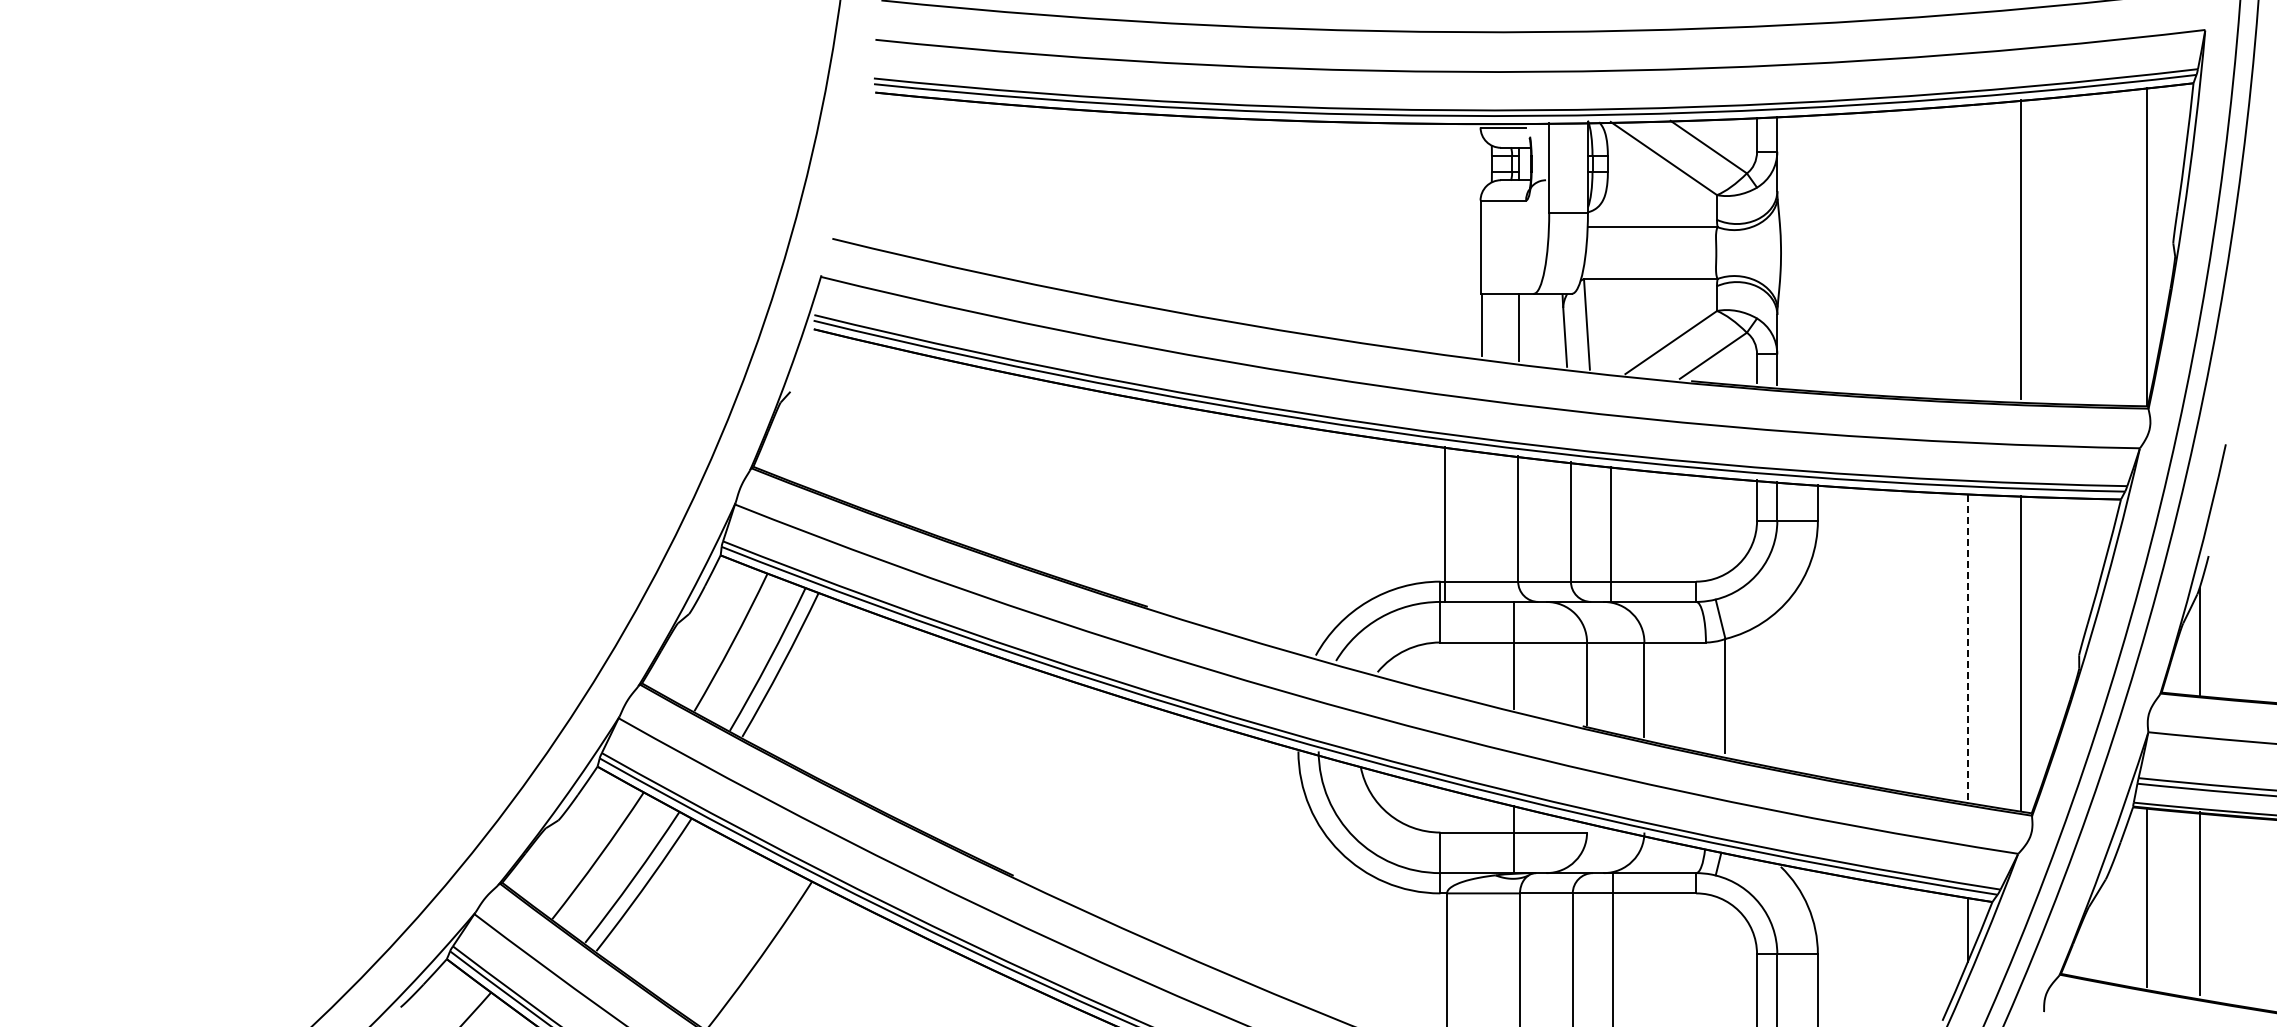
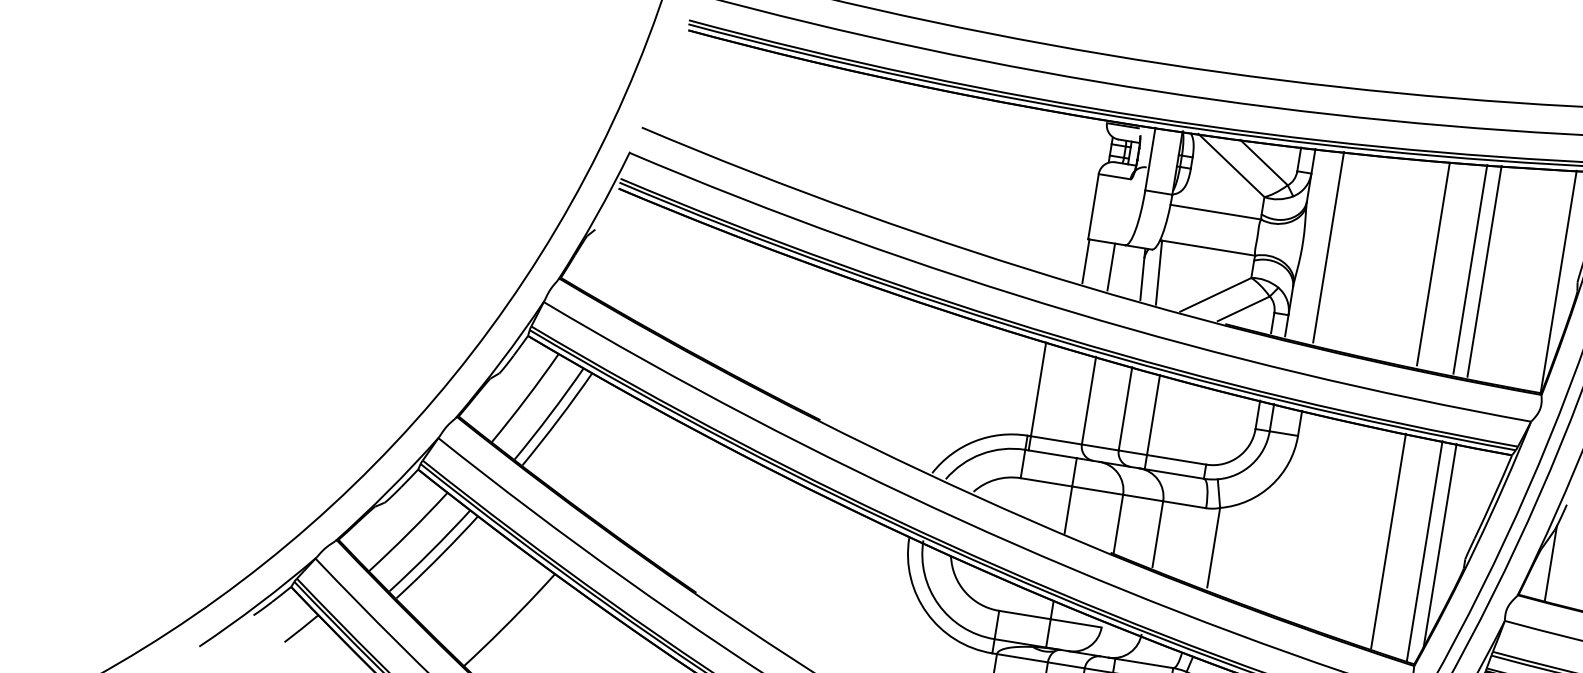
line: (2040, 248) -> (1484, 270), added
line: (1817, 250) -> (1328, 247), added
line: (1967, 250) -> (1433, 264), added
line: (2040, 641) -> (1439, 545), added
line: (1967, 646) -> (1388, 540), dashed -> solid

